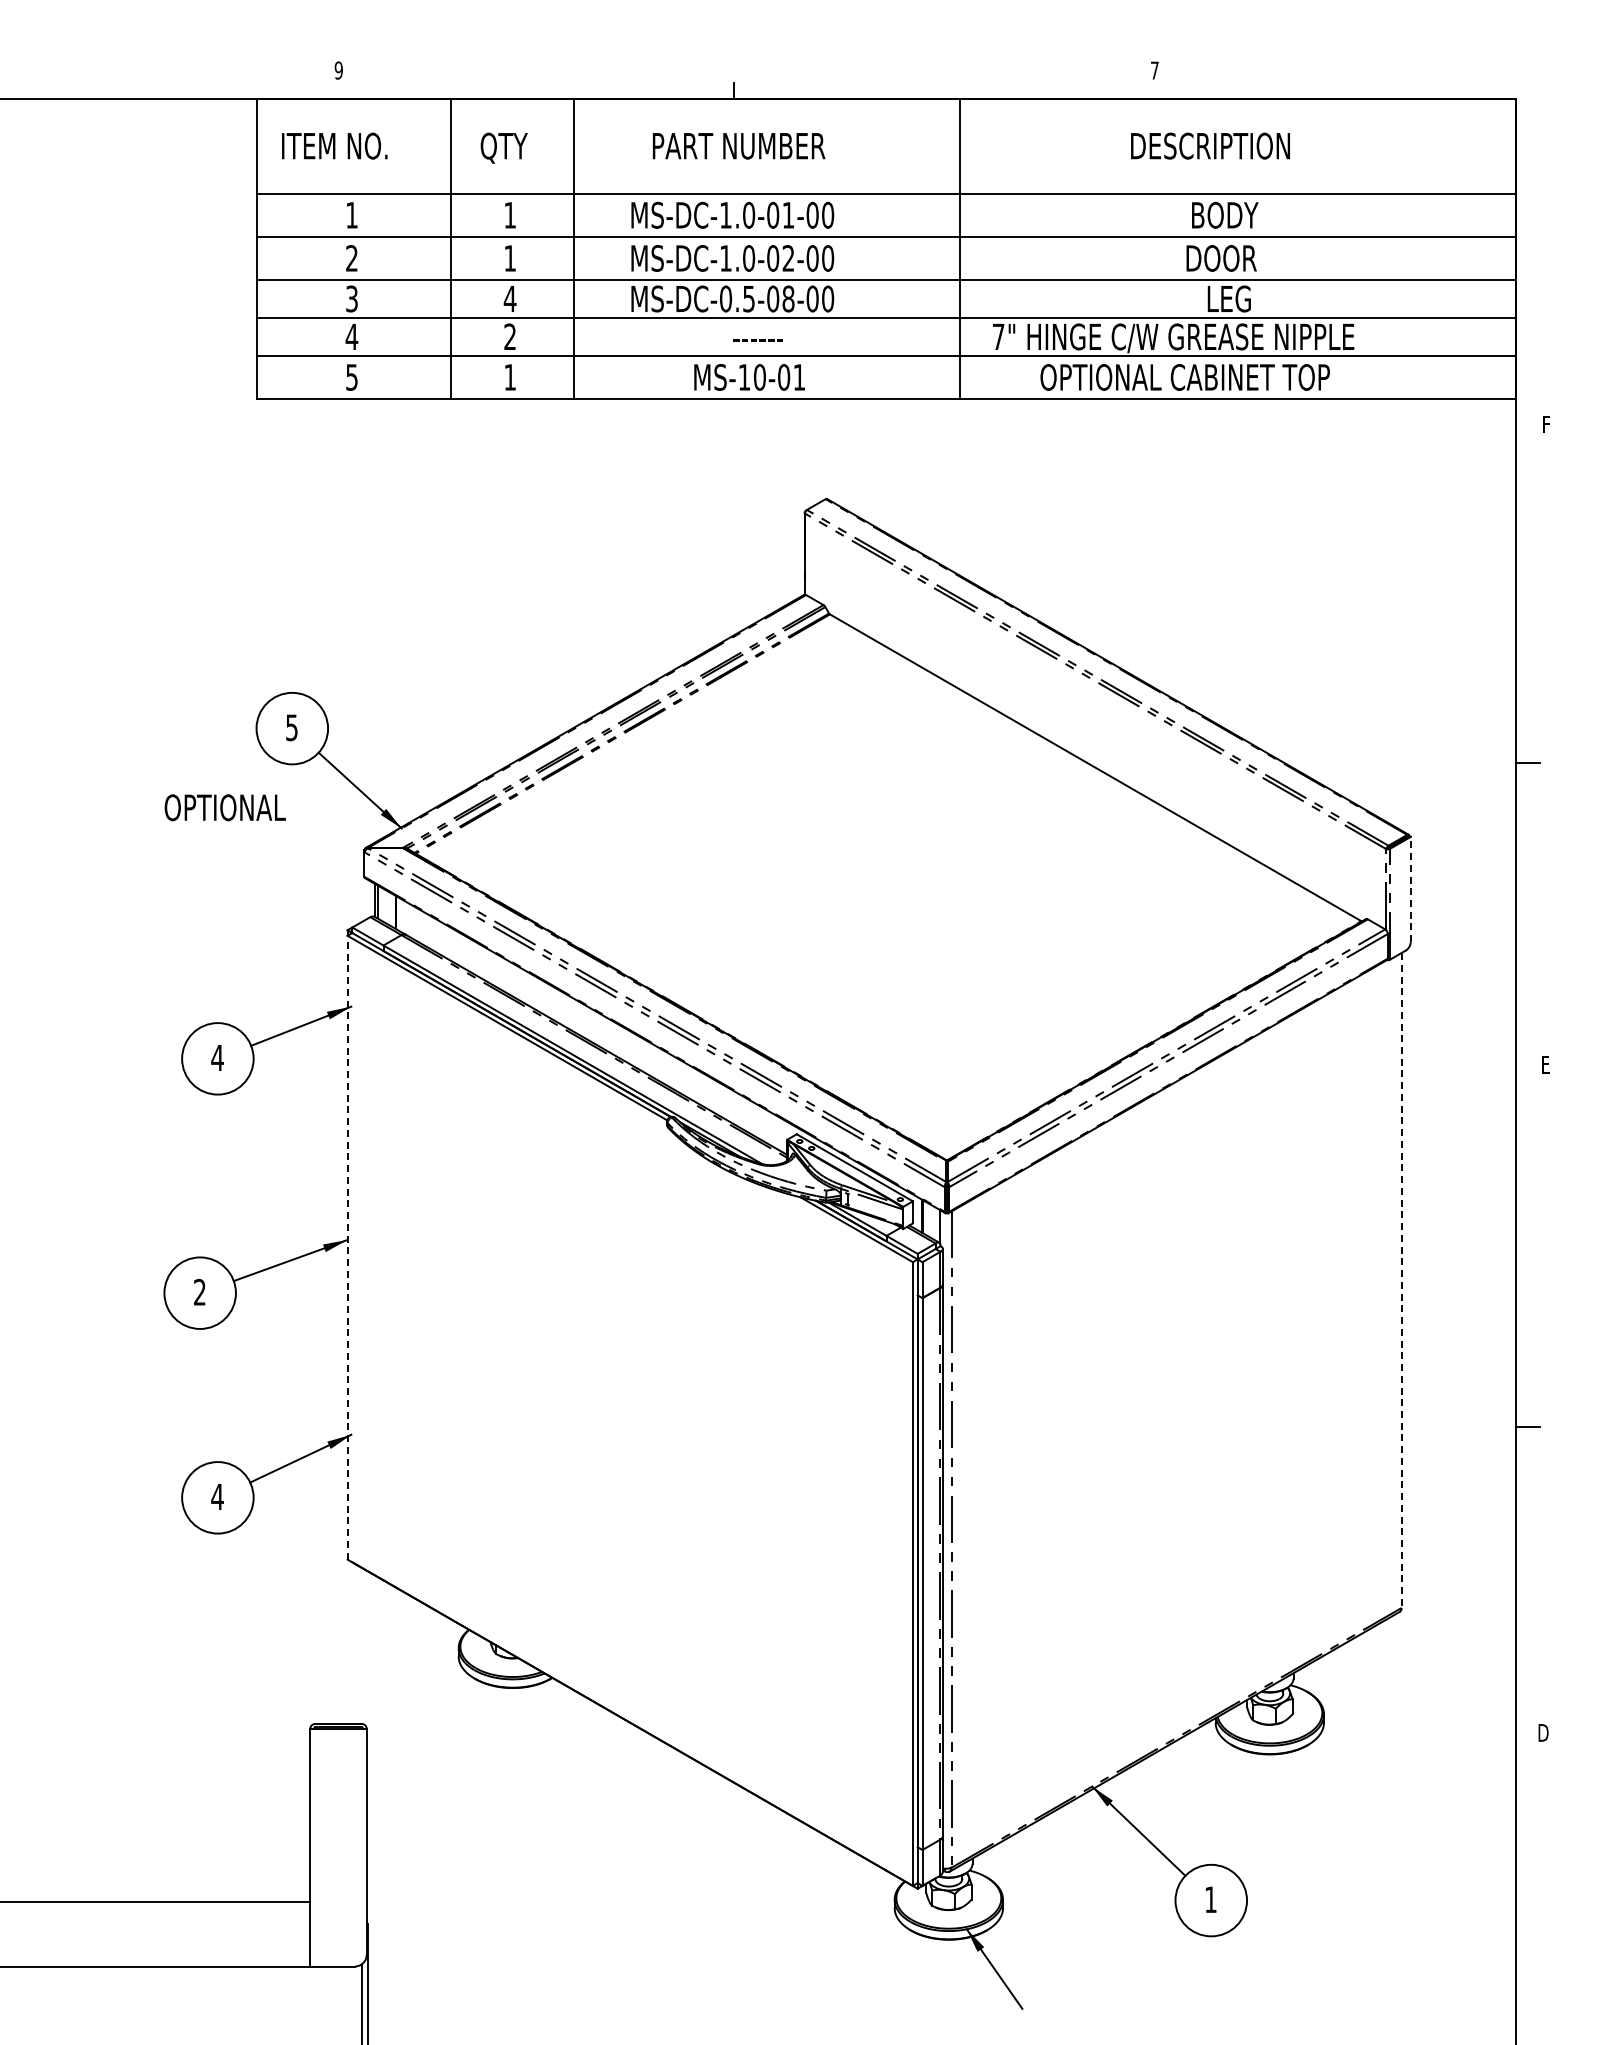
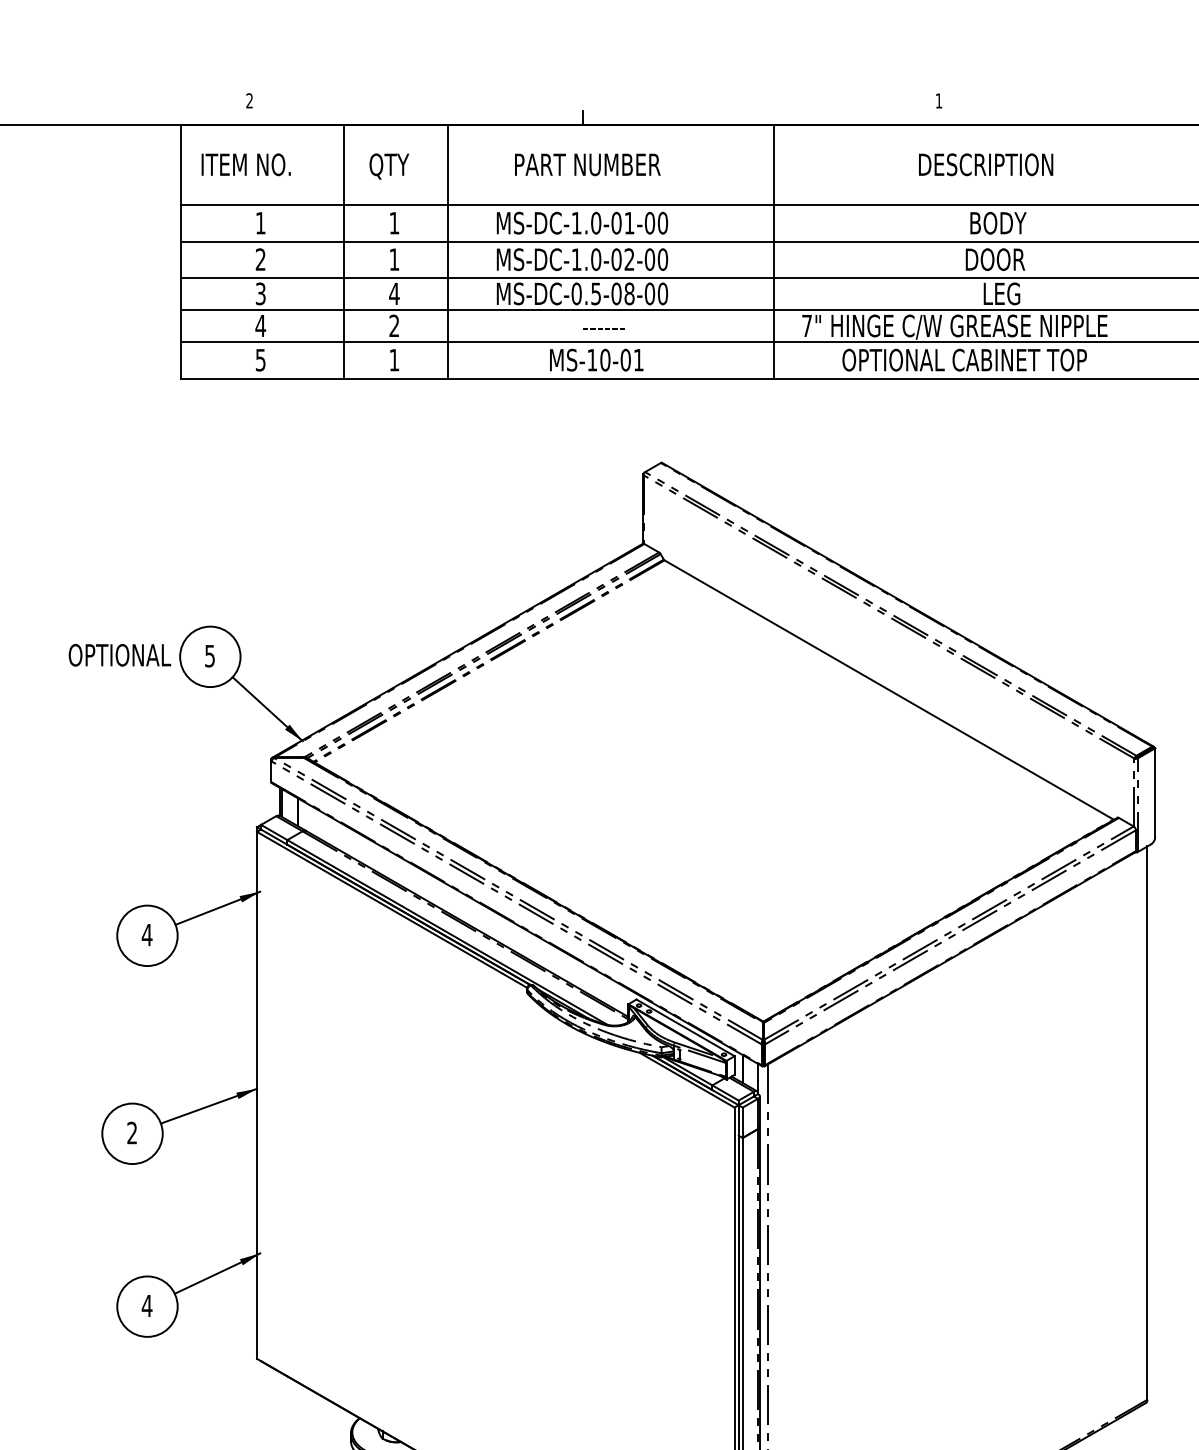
text: (338, 70) -> (249, 100), 9 -> 2
text: (1154, 70) -> (938, 100), 7 -> 1
text: (224, 807) -> (119, 655), moved
line: (1410, 889) -> (1154, 792), dashed -> solid
line: (347, 1247) -> (256, 1095), dashed -> solid
line: (1401, 1281) -> (1147, 1123), dashed -> solid

